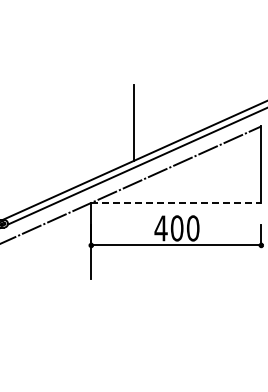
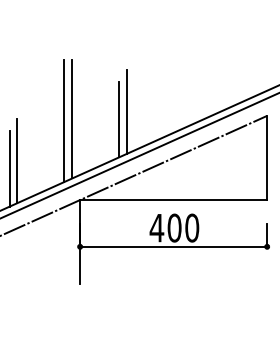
line: (84, 129) -> (72, 119), added
line: (126, 129) -> (118, 119), added
line: (76, 131) -> (63, 121), added
line: (34, 167) -> (17, 161), added
line: (27, 174) -> (9, 168), added
line: (176, 202) -> (173, 199), dashed -> solid

